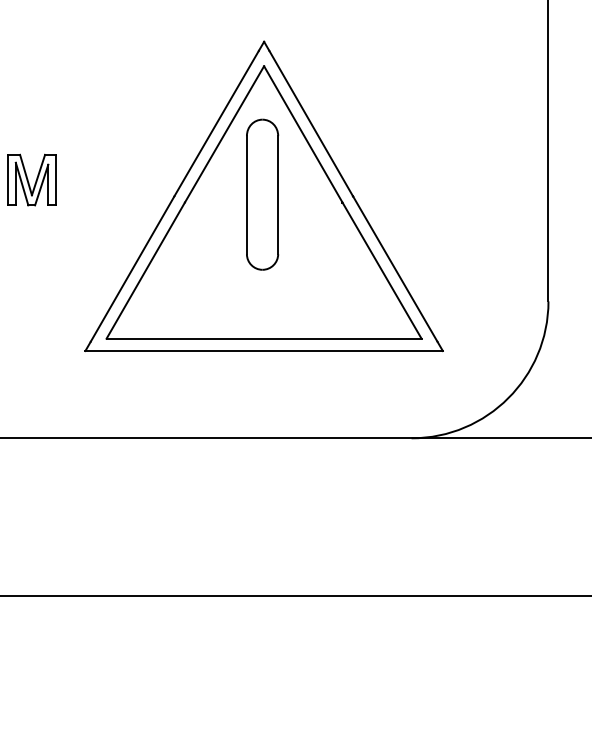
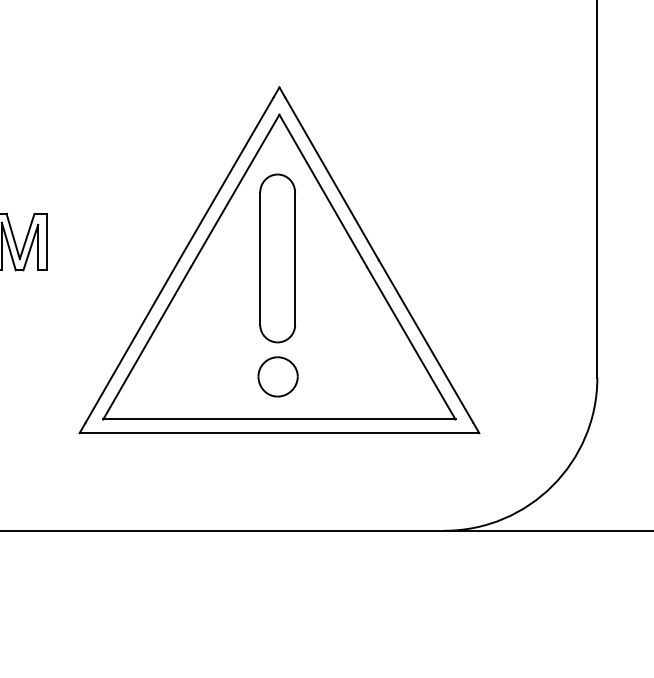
part: (262, 300) -> (277, 376), added

